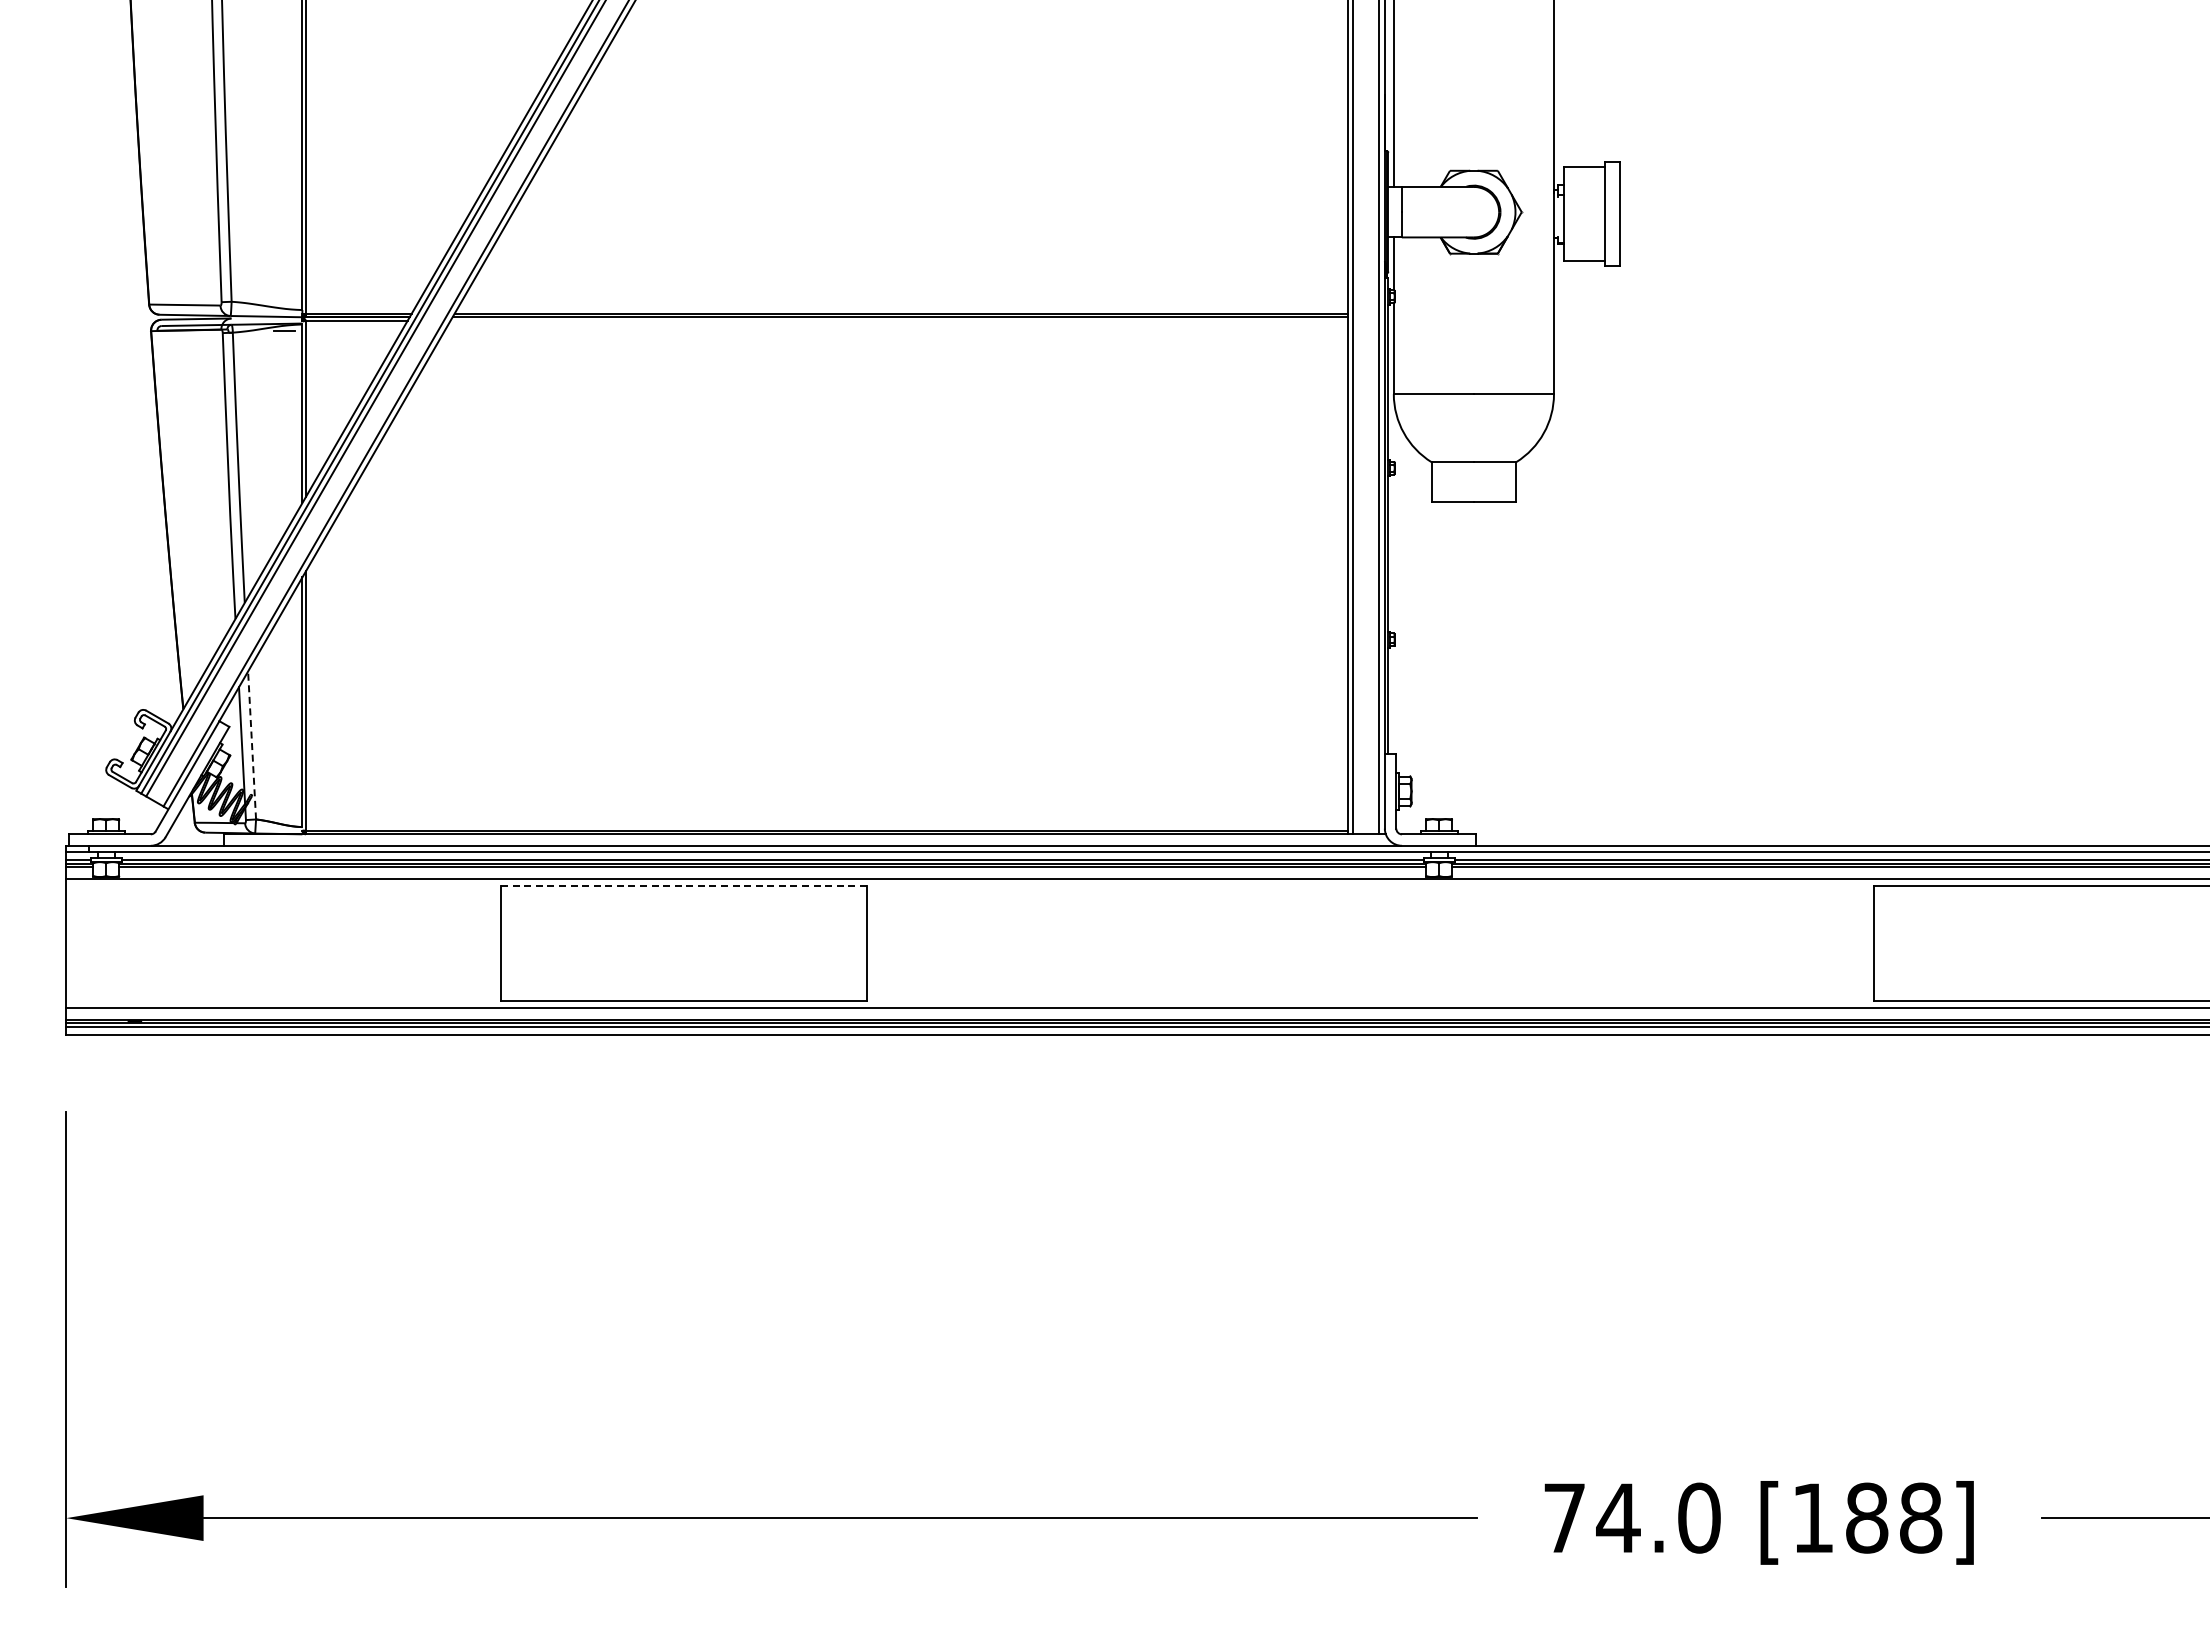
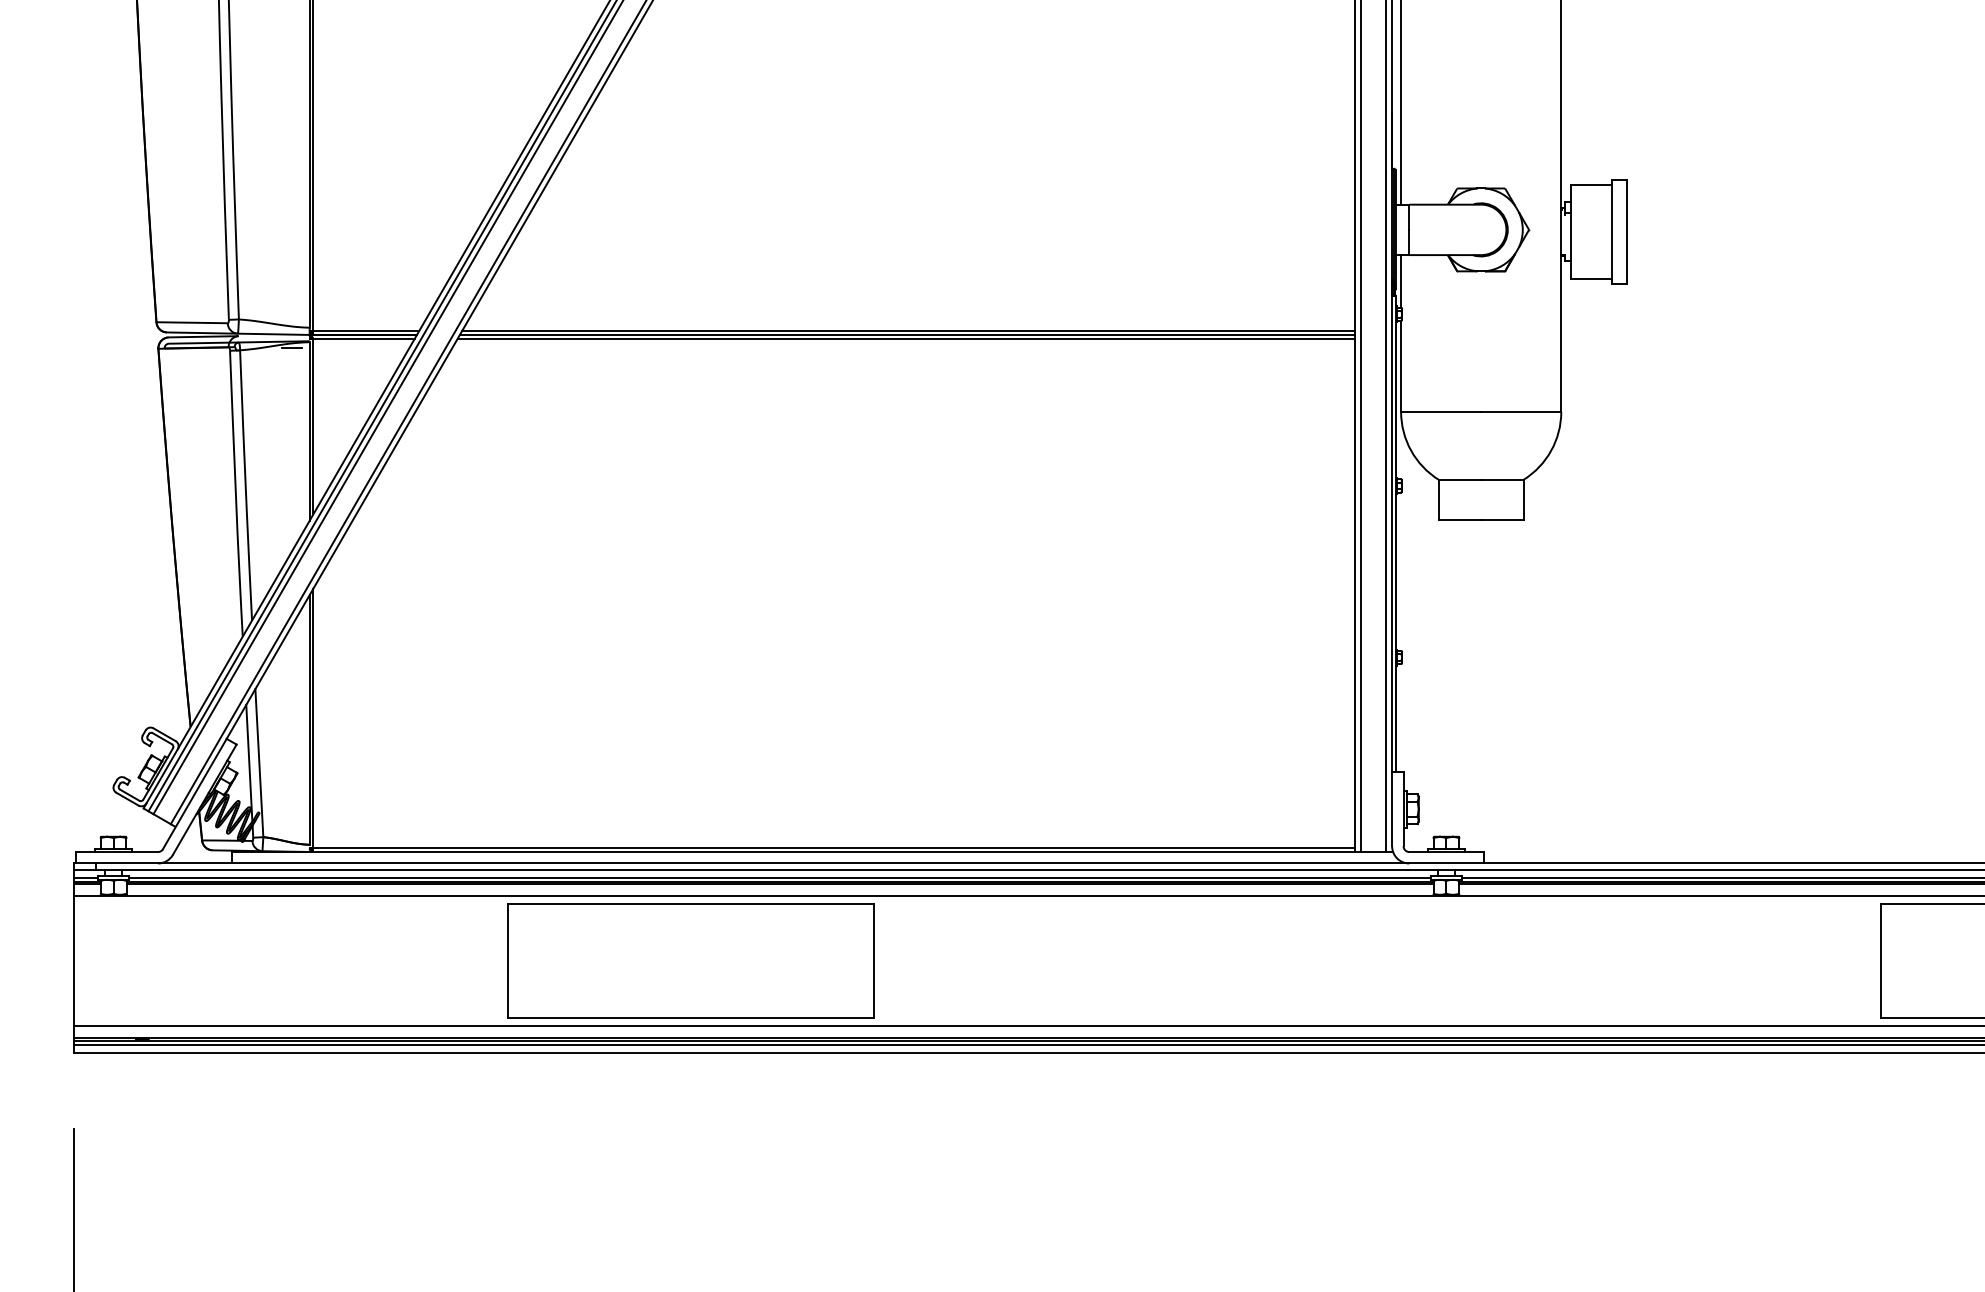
line: (898, 320) -> (905, 338), added
line: (252, 744) -> (259, 762), dashed -> solid
line: (684, 886) -> (691, 904), dashed -> solid

